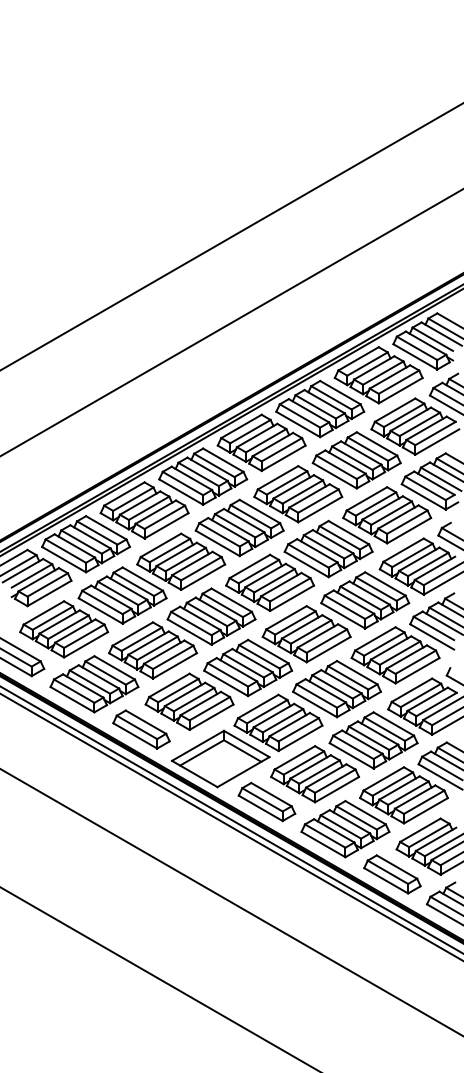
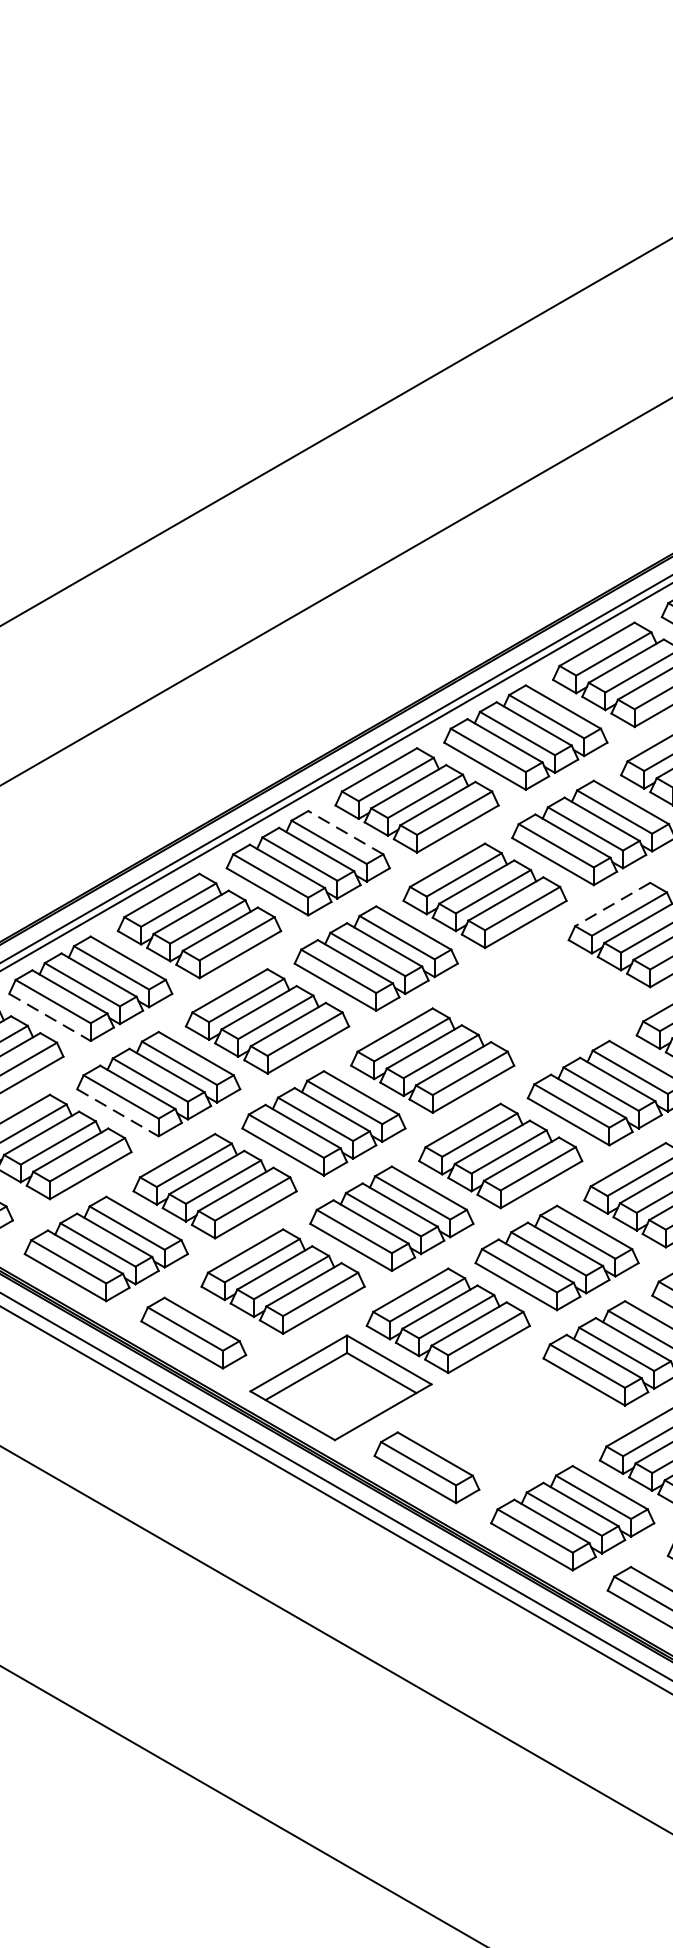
line: (222, 460) -> (344, 833), solid -> dashed
line: (366, 499) -> (611, 905), solid -> dashed
part: (328, 548) -> (541, 996), removed
line: (64, 559) -> (50, 1017), solid -> dashed
line: (101, 611) -> (119, 1113), solid -> dashed
part: (315, 774) -> (517, 1416), removed

